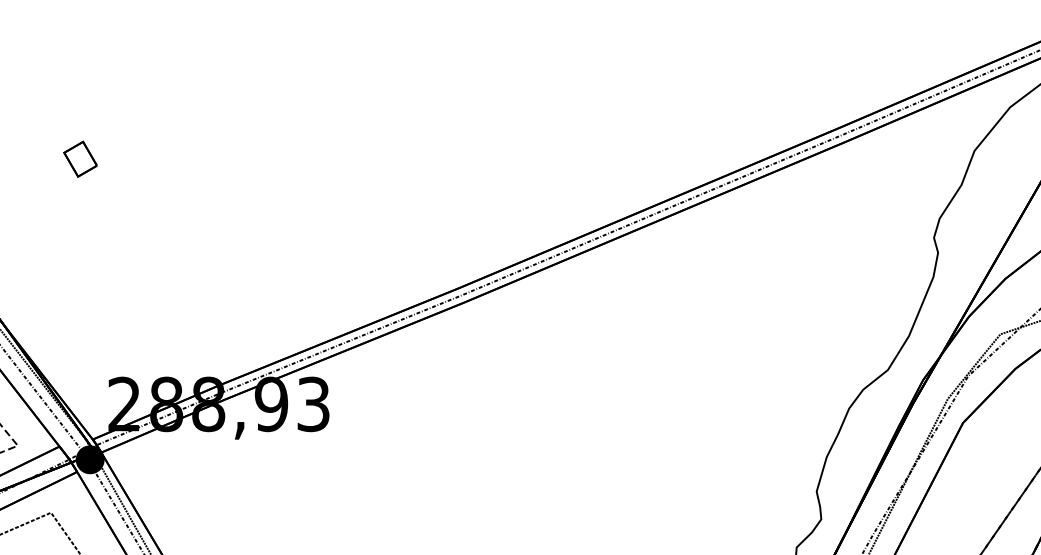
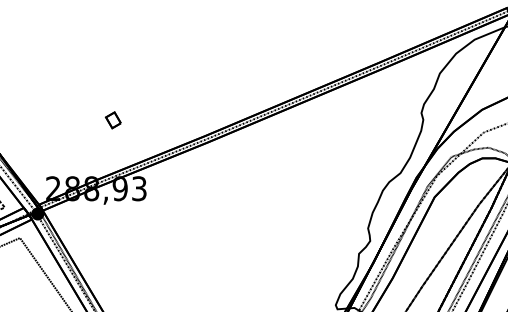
part: (78, 159) -> (112, 120), moved

